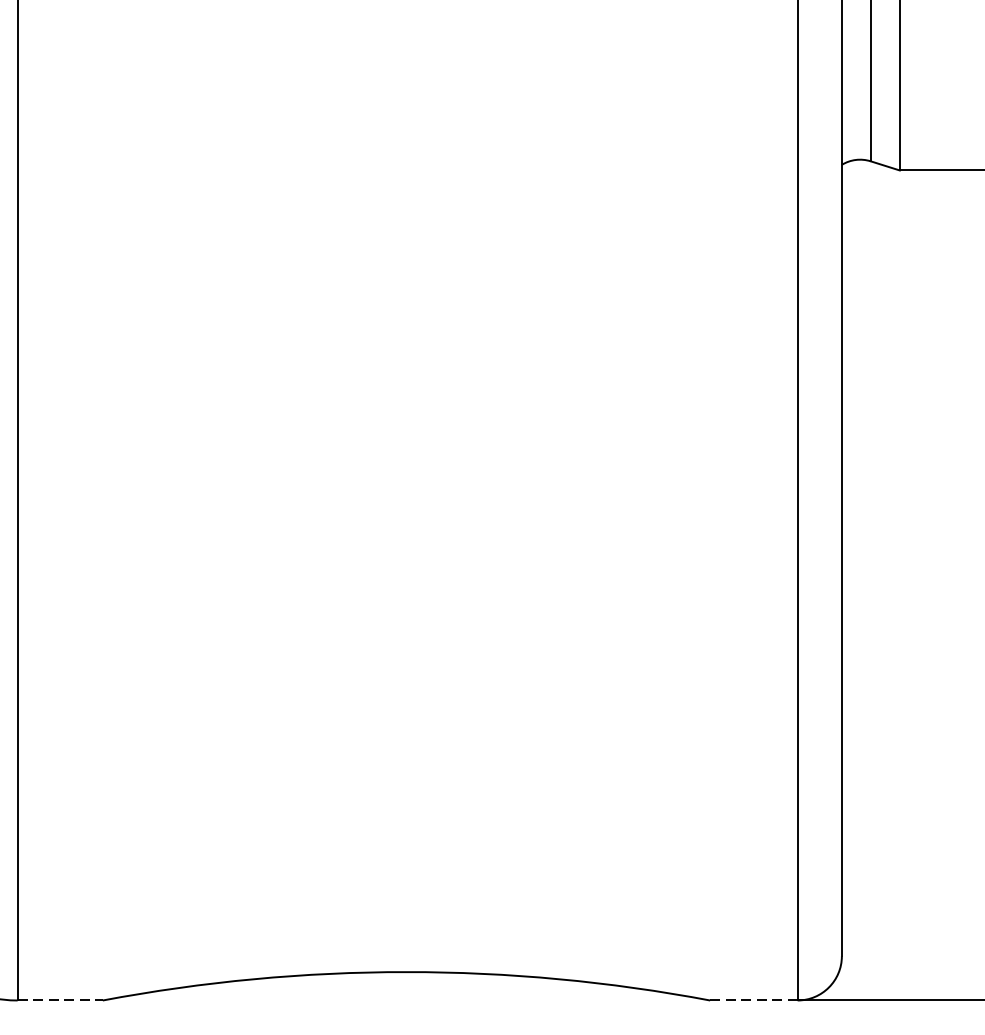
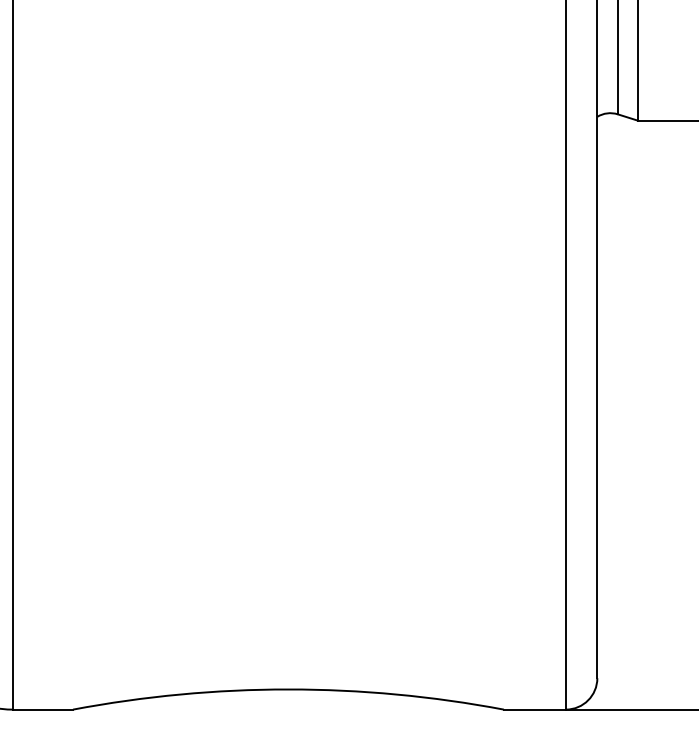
line: (61, 1000) -> (43, 709), dashed -> solid
line: (754, 1000) -> (535, 709), dashed -> solid

